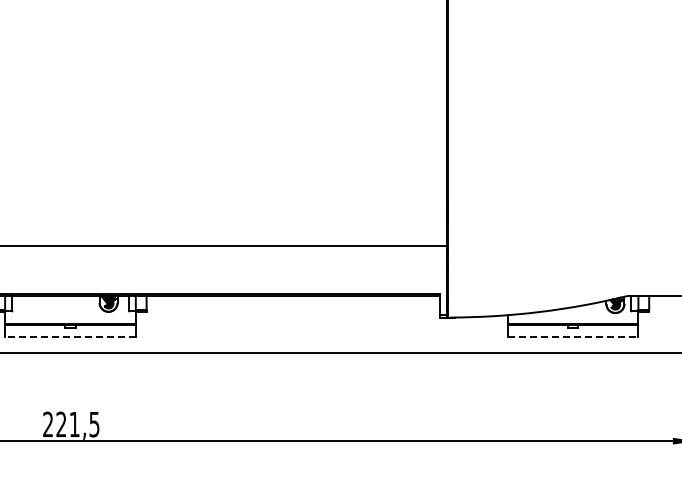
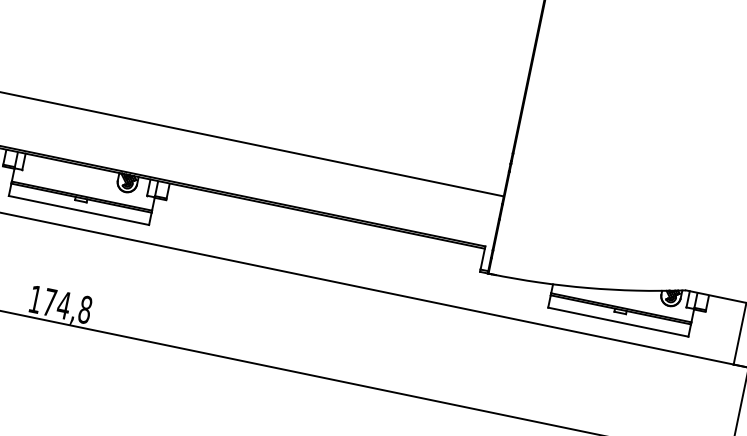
line: (69, 336) -> (78, 209), dashed -> solid
line: (573, 336) -> (618, 321), dashed -> solid
text: (71, 424) -> (60, 304), 221,5 -> 174,8

